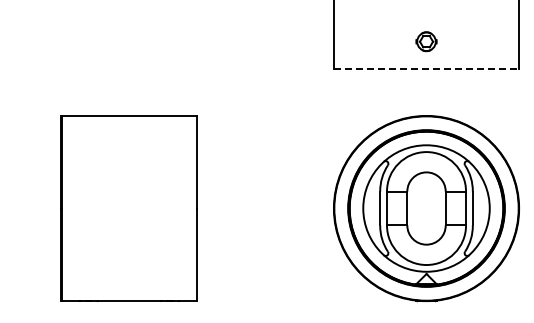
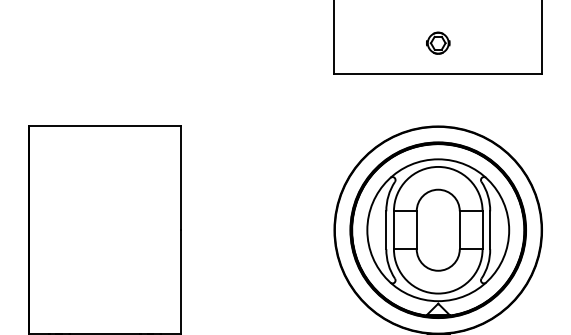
line: (426, 68) -> (438, 73), dashed -> solid

